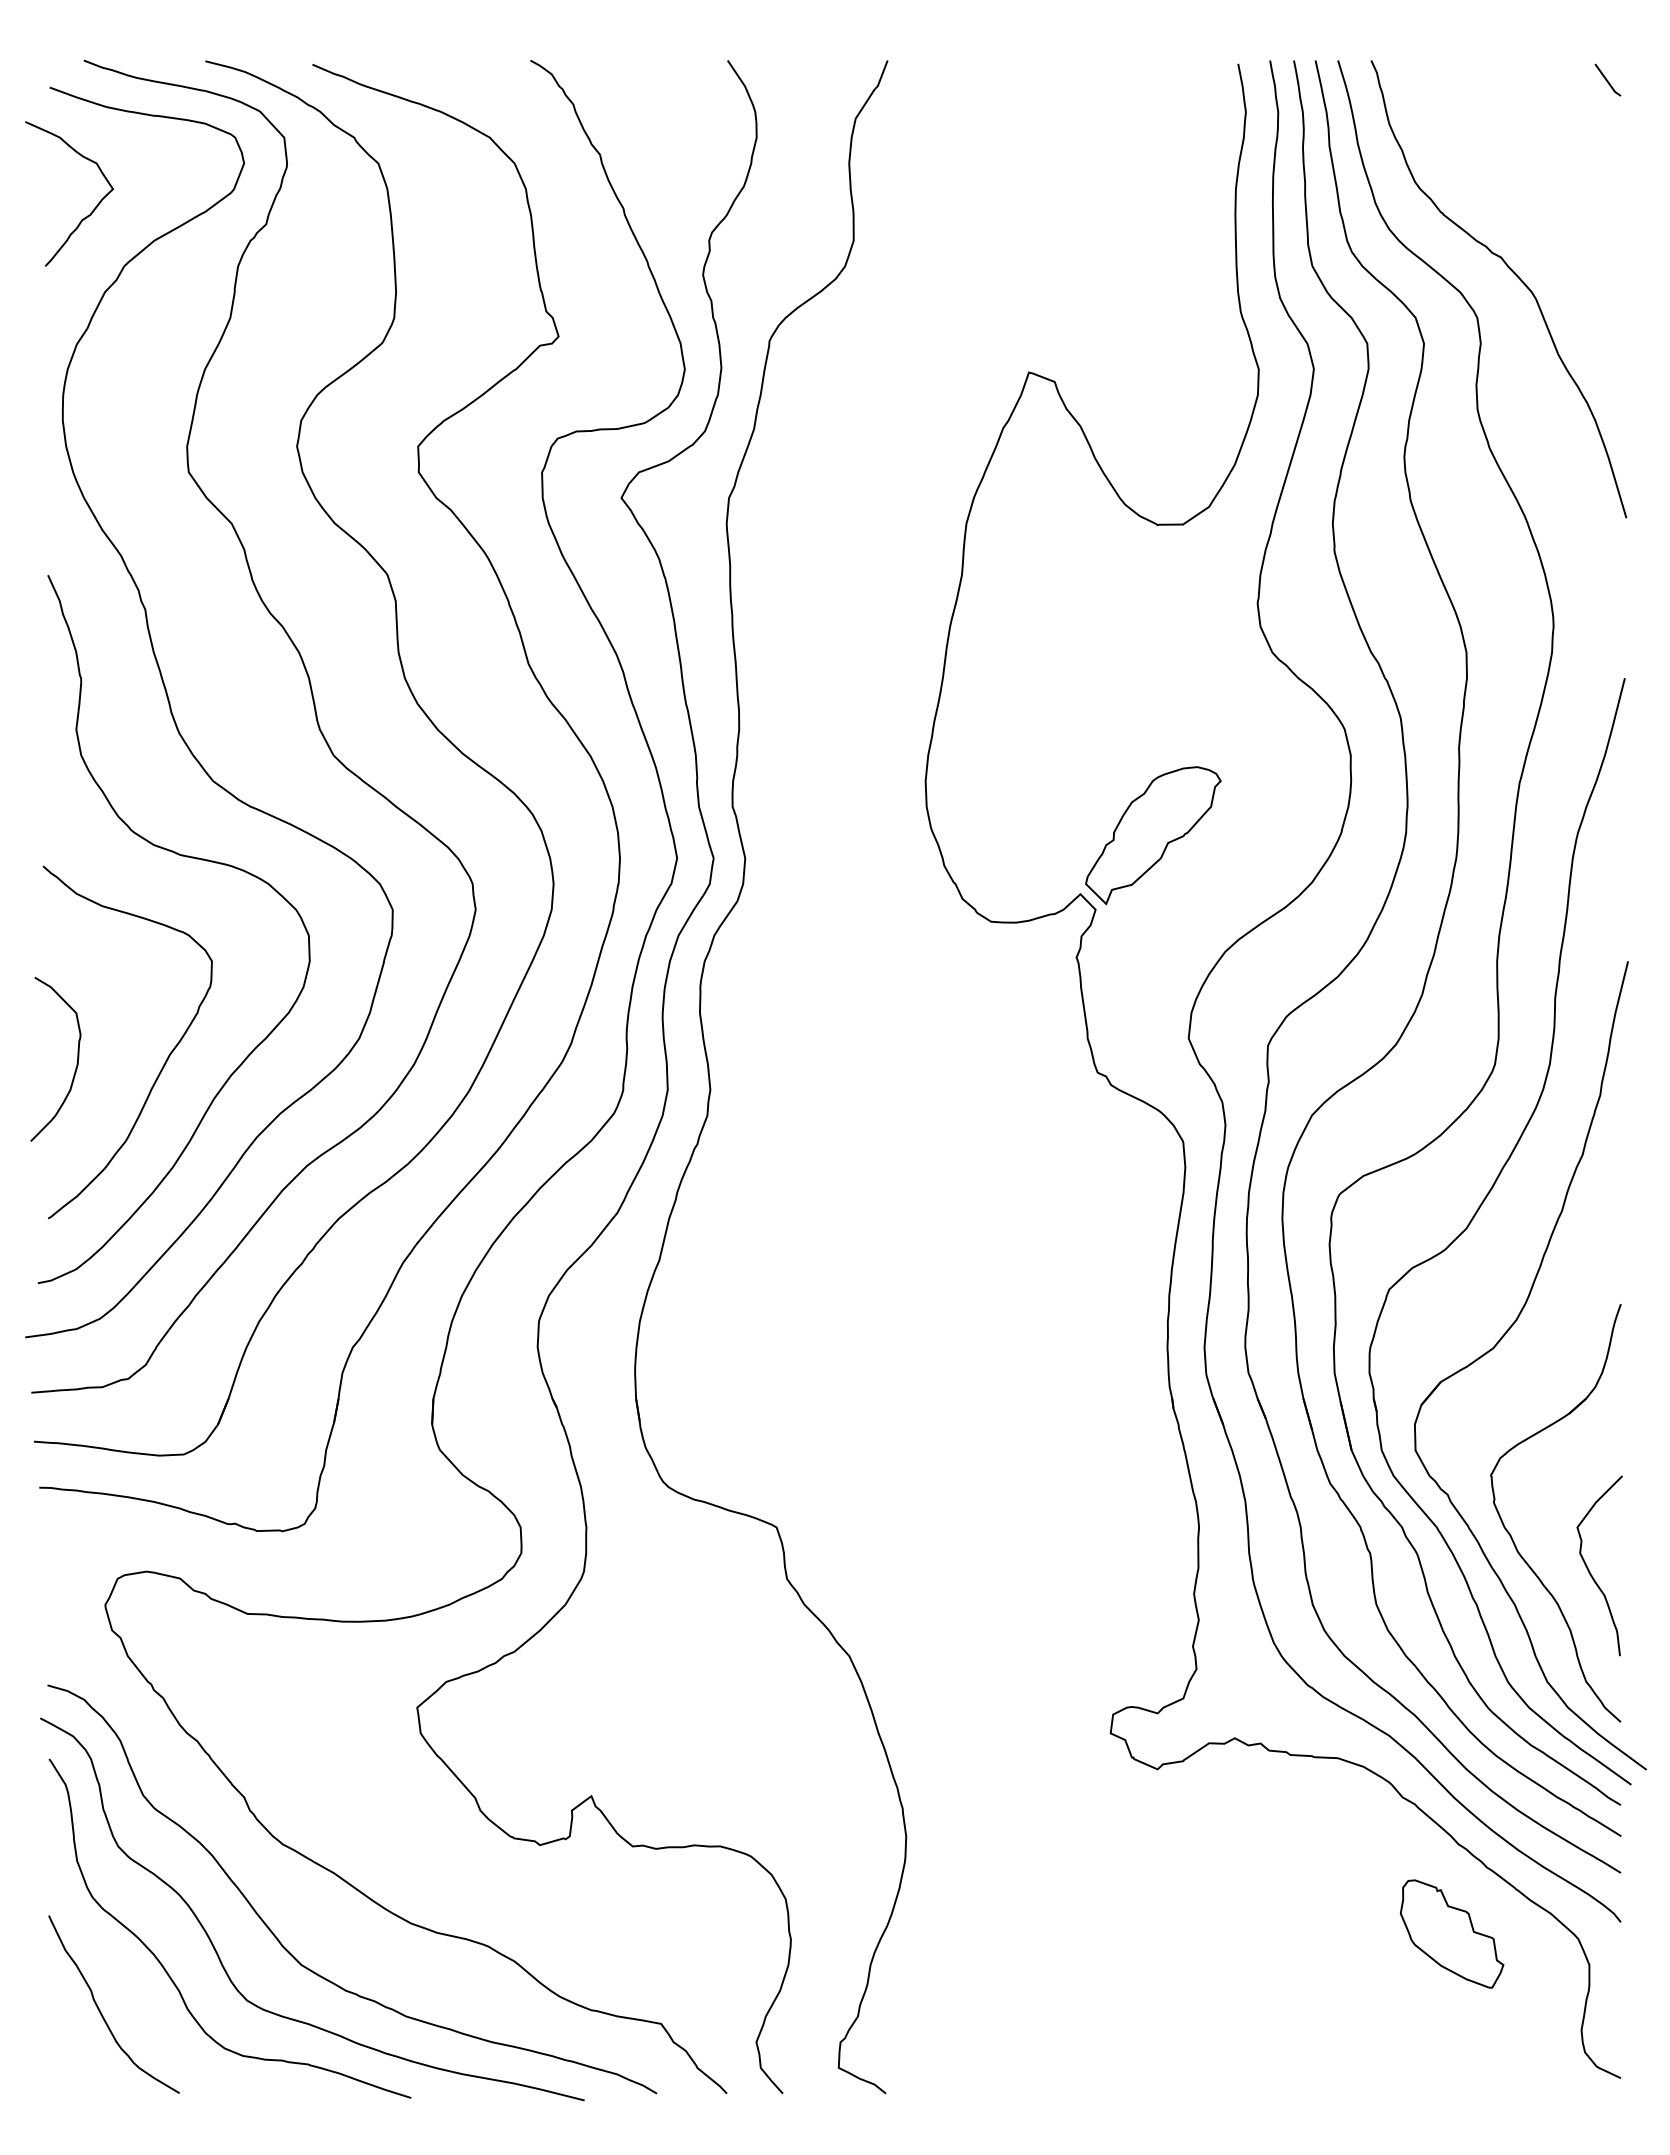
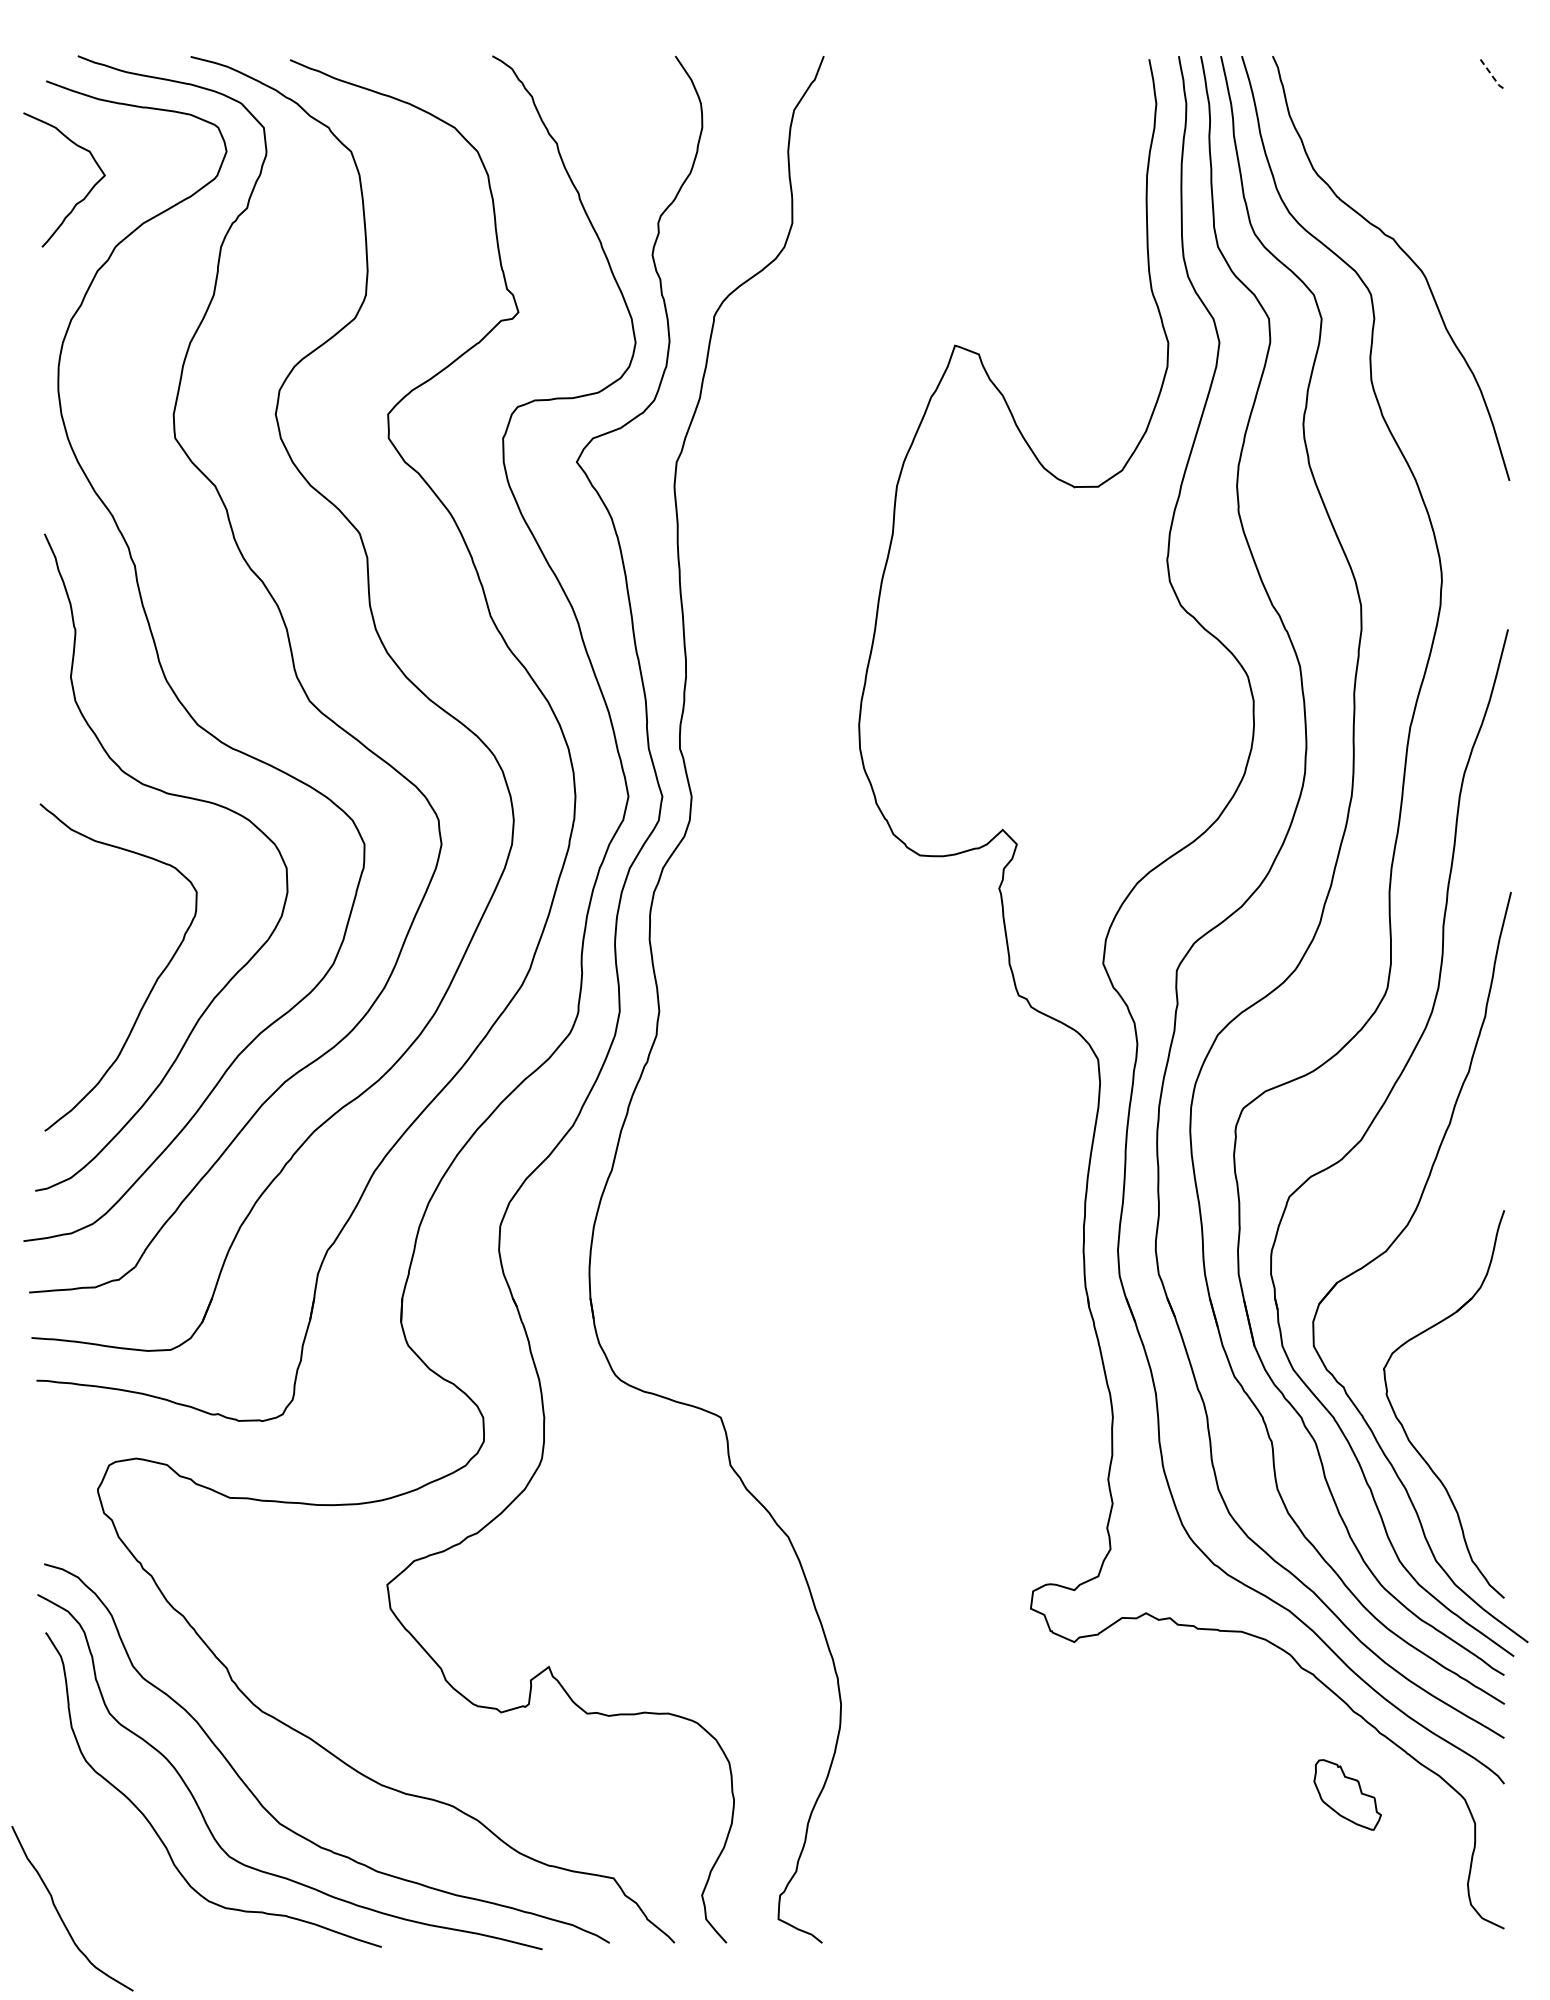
line: (1607, 81) -> (1491, 75), solid -> dashed
part: (1153, 835) -> (1070, 775), removed
curve: (76, 1063) -> (71, 987), removed
curve: (1589, 1569) -> (1475, 1456), removed
part: (1451, 1933) -> (1347, 1794), size x0.7
curve: (100, 2010) -> (59, 1914), moved

